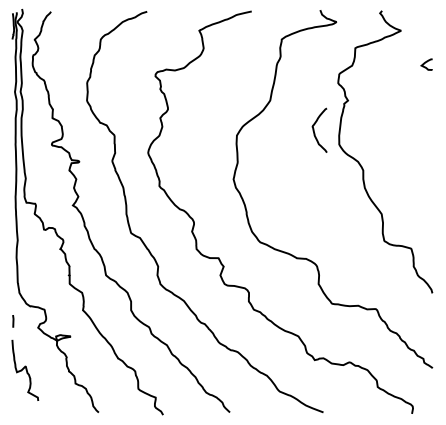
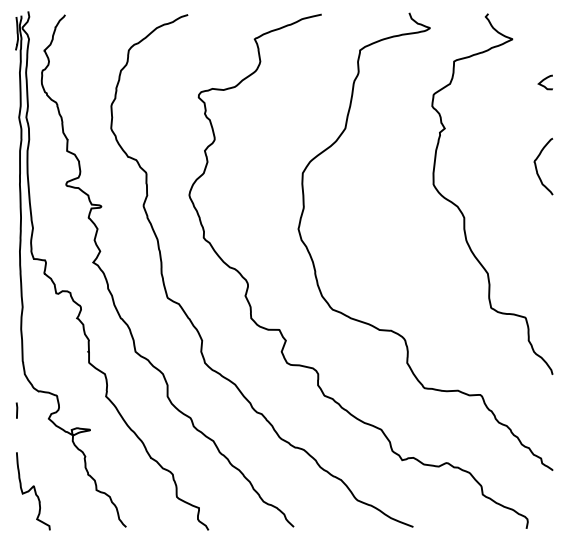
curve: (314, 131) -> (537, 168), moved
curve: (26, 370) -> (34, 491), moved

